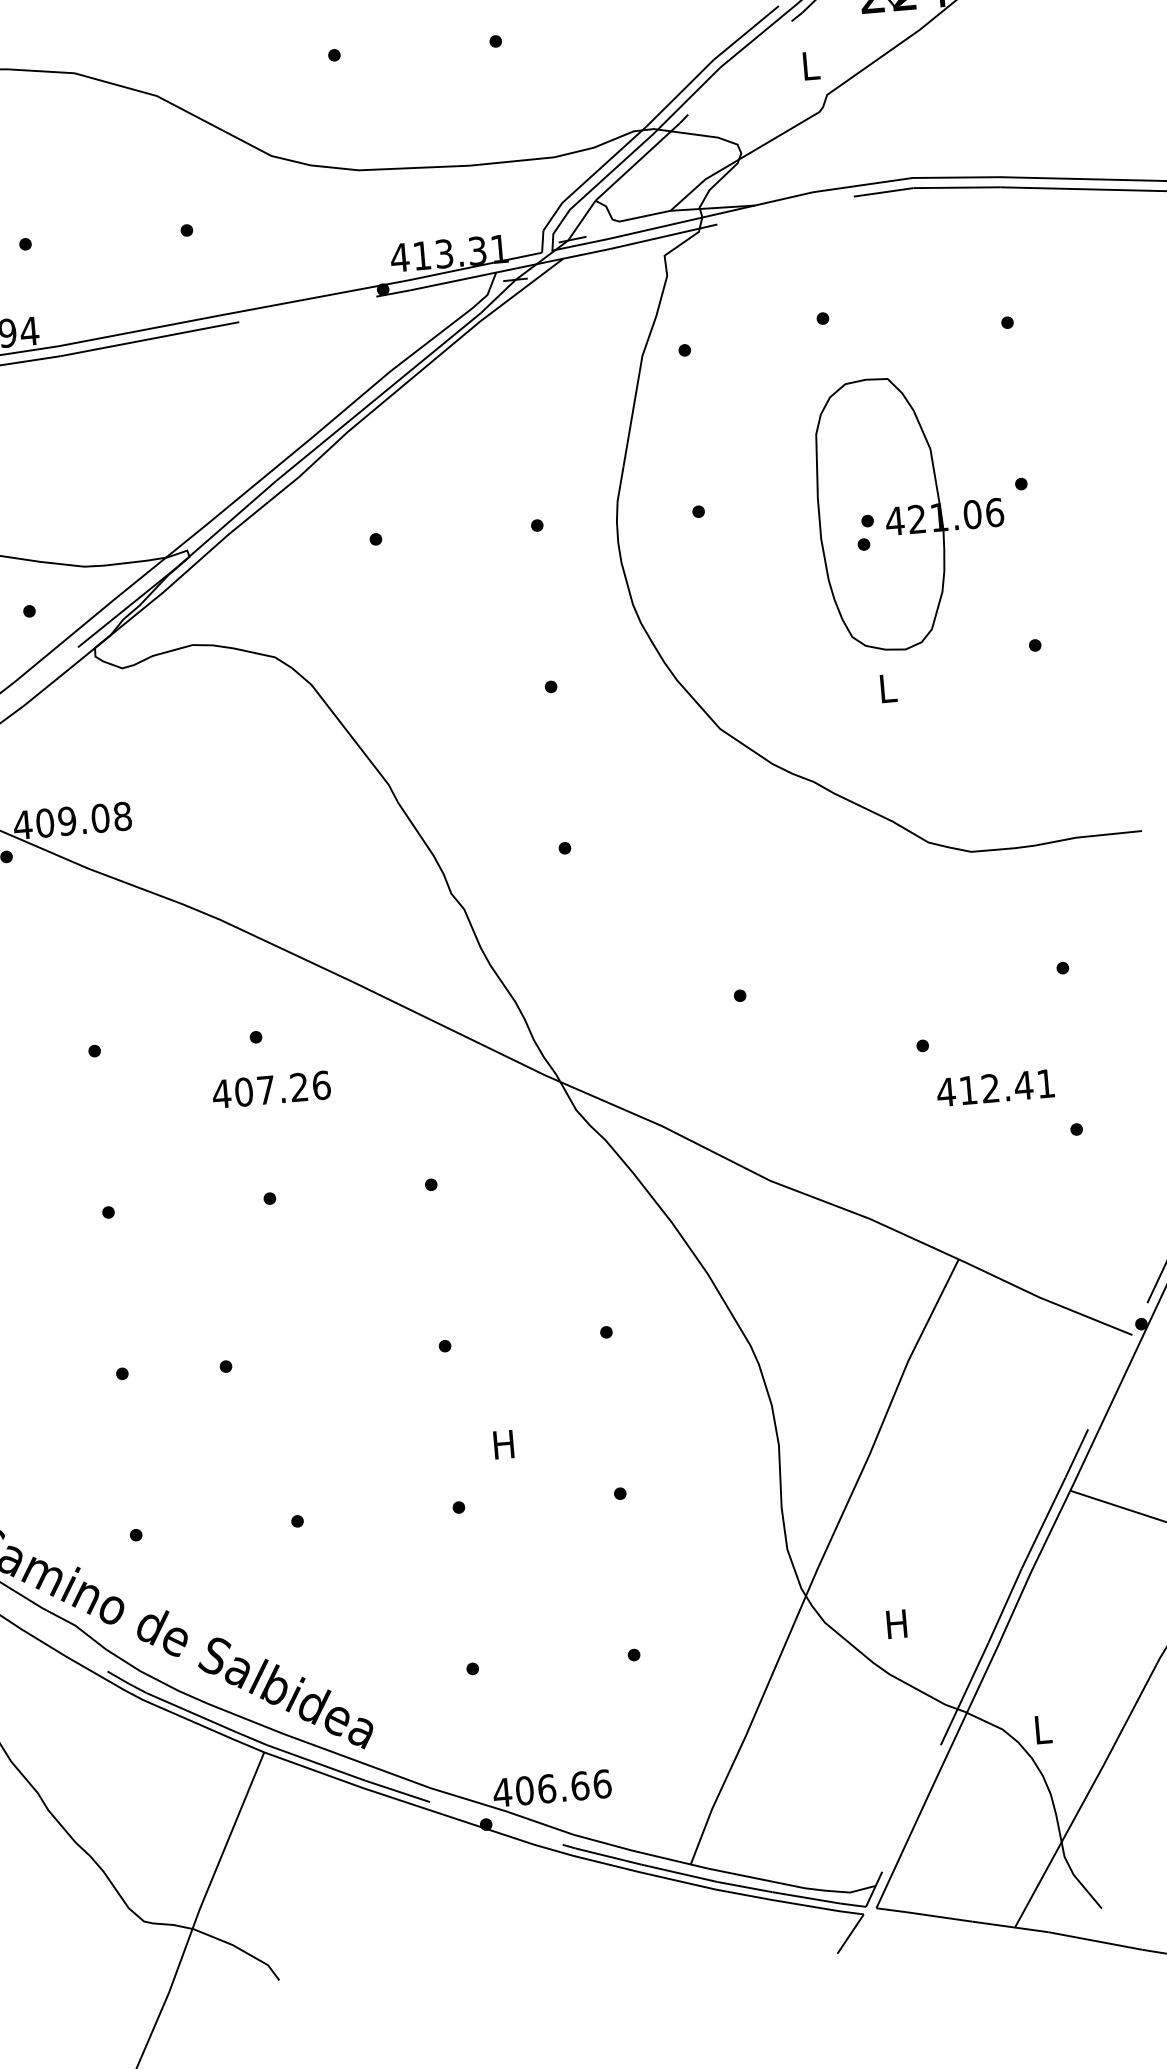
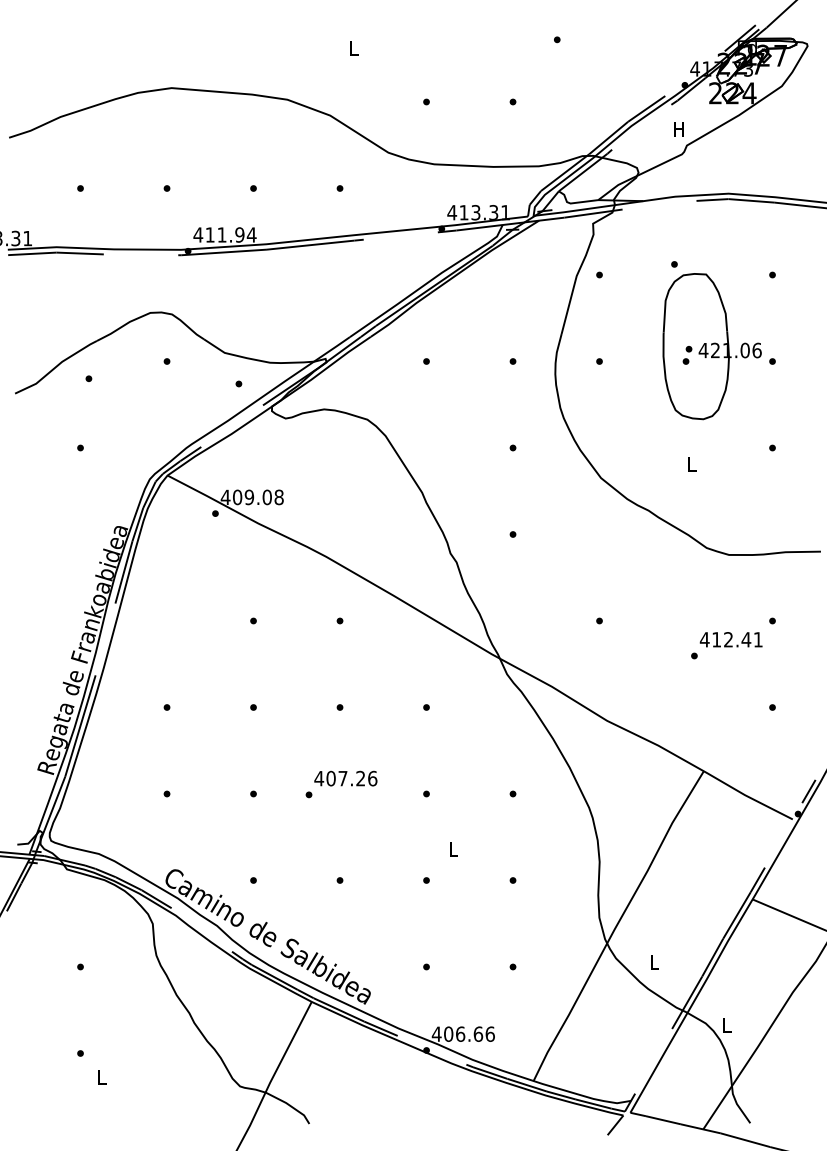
text: (808, 66) -> (678, 129), L -> H
part: (909, 512) -> (711, 346), moved
text: (994, 1087) -> (730, 639), moved
text: (270, 1089) -> (345, 778), moved
text: (504, 1445) -> (453, 849), H -> L
text: (895, 1624) -> (653, 962), H -> L

